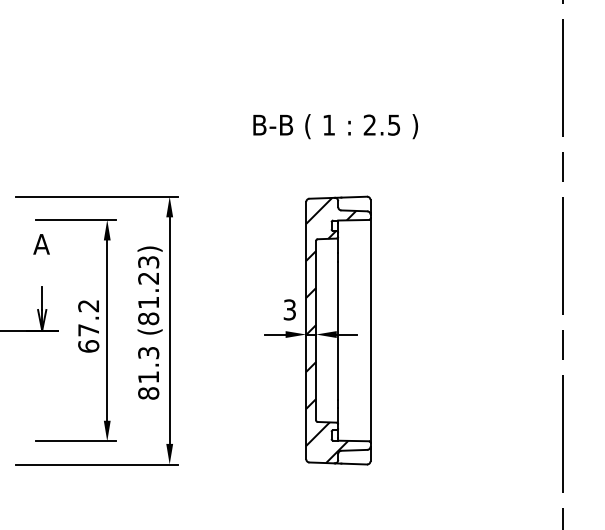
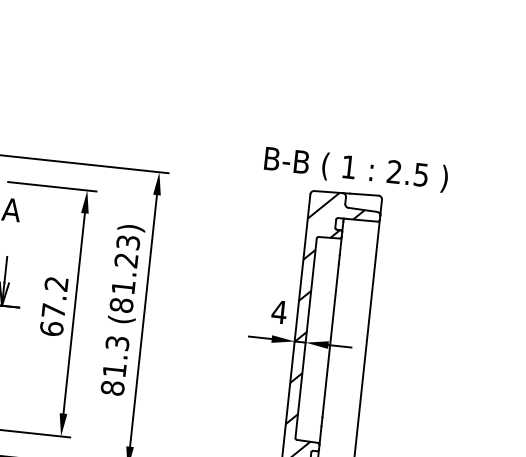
text: (335, 126) -> (356, 169), moved
text: (289, 309) -> (279, 311), 3 -> 4

